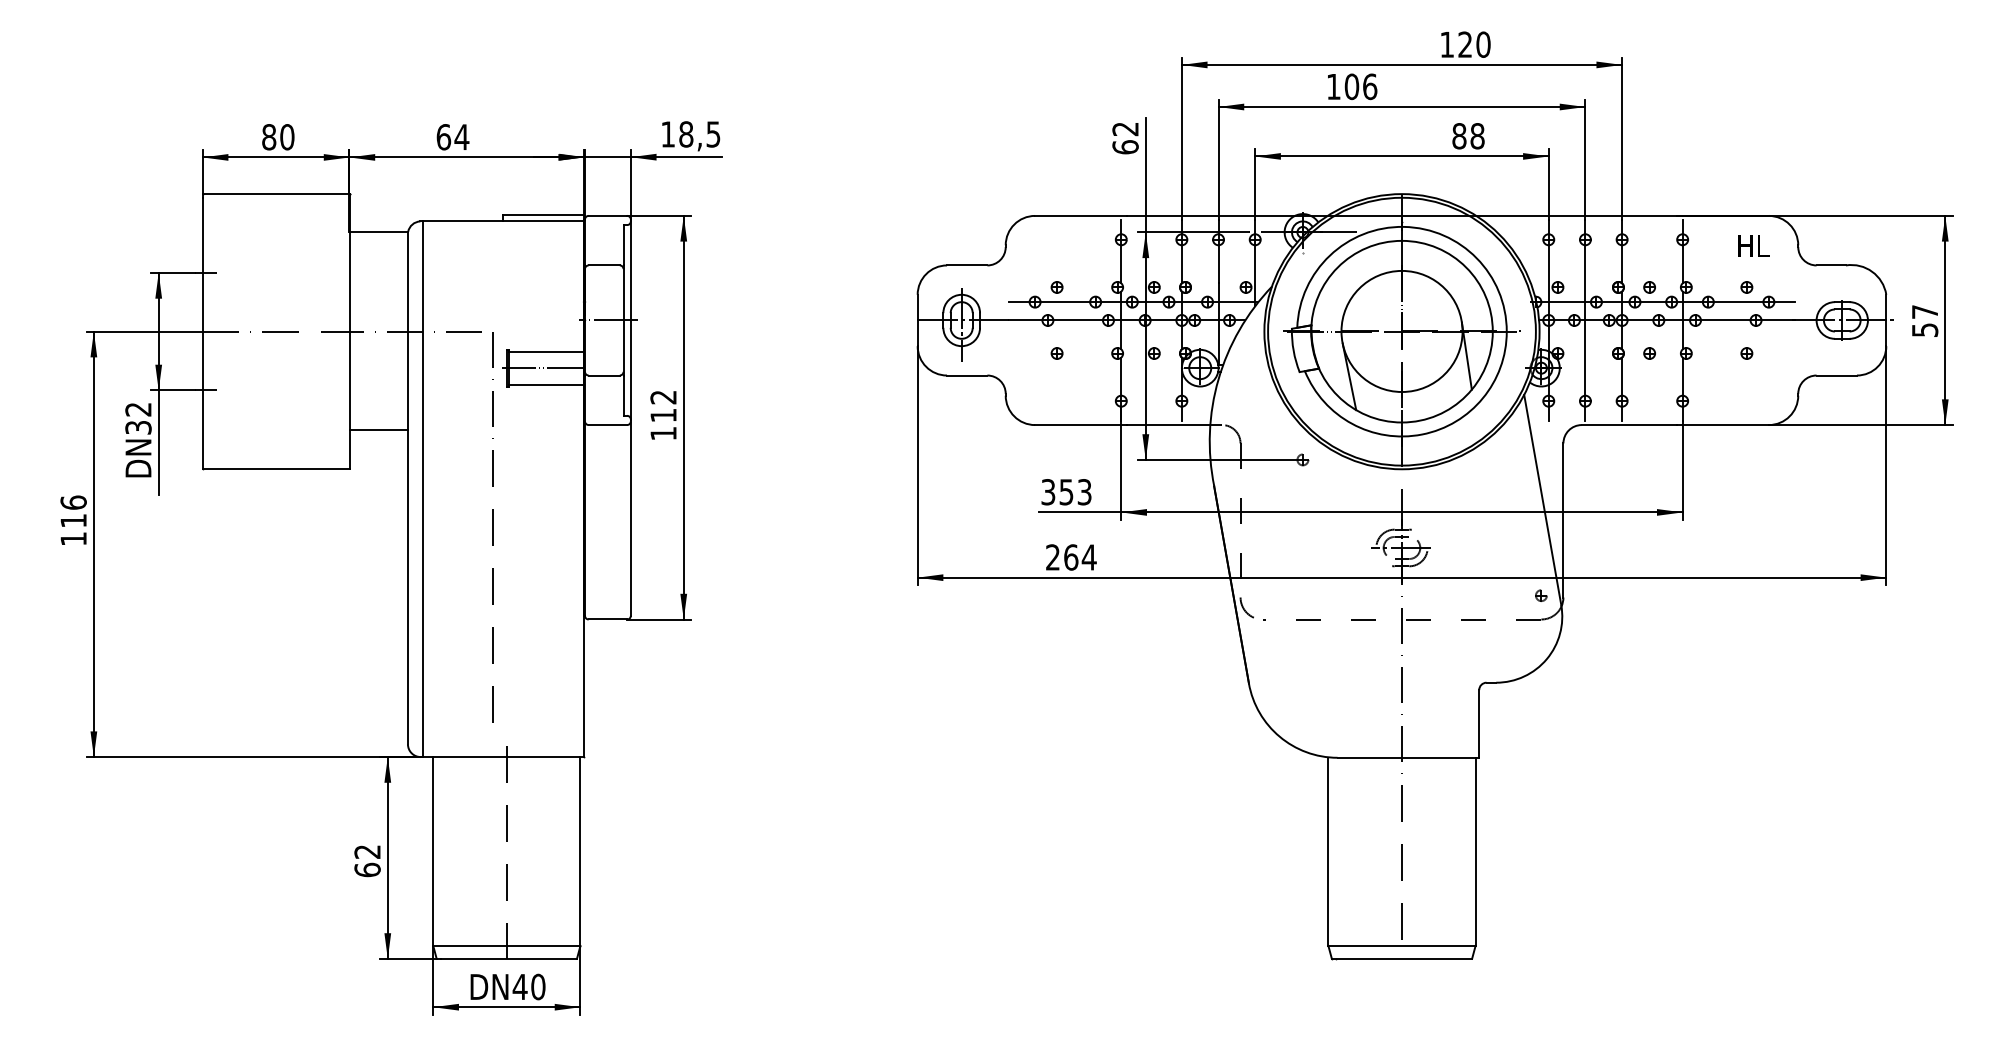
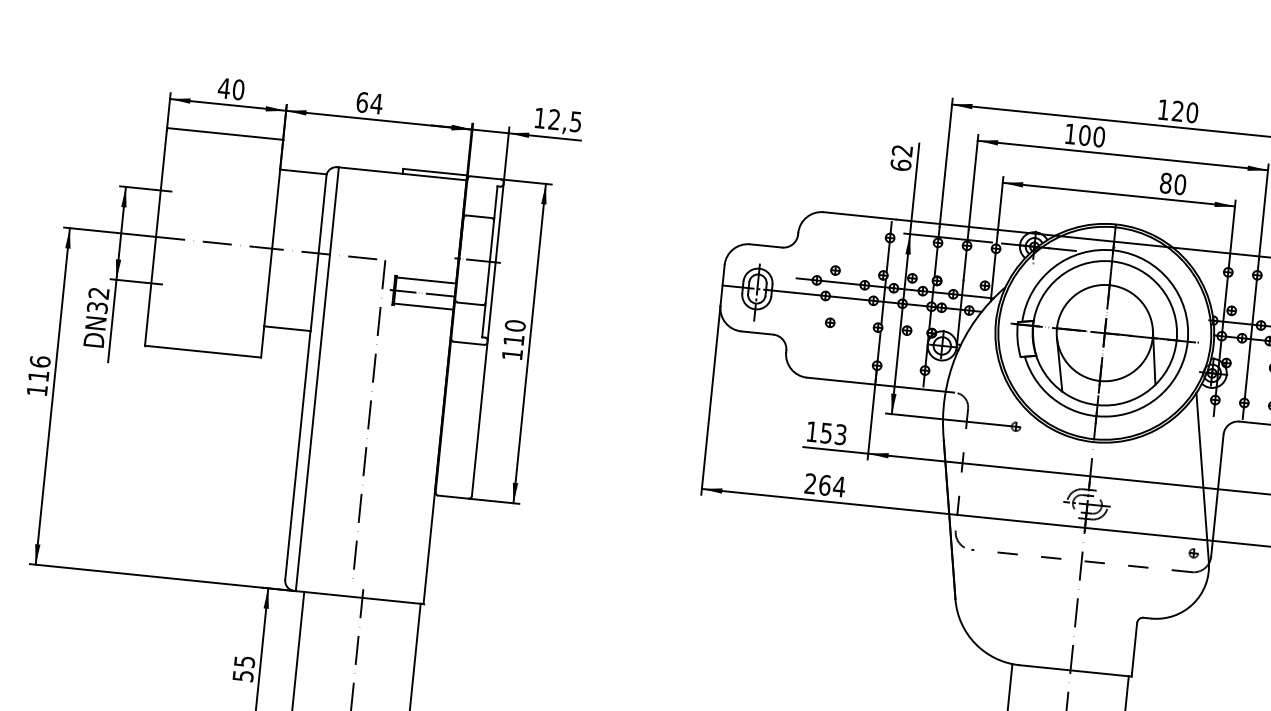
text: (1370, 86) -> (1099, 136), 106 -> 100
text: (686, 134) -> (554, 119), 18,5 -> 12,5
text: (1477, 136) -> (1180, 184), 88 -> 80
text: (268, 137) -> (223, 88), 80 -> 40
text: (663, 397) -> (515, 326), 112 -> 110
text: (1048, 492) -> (812, 432), 353 -> 153
text: (367, 861) -> (243, 669), 62 -> 55

